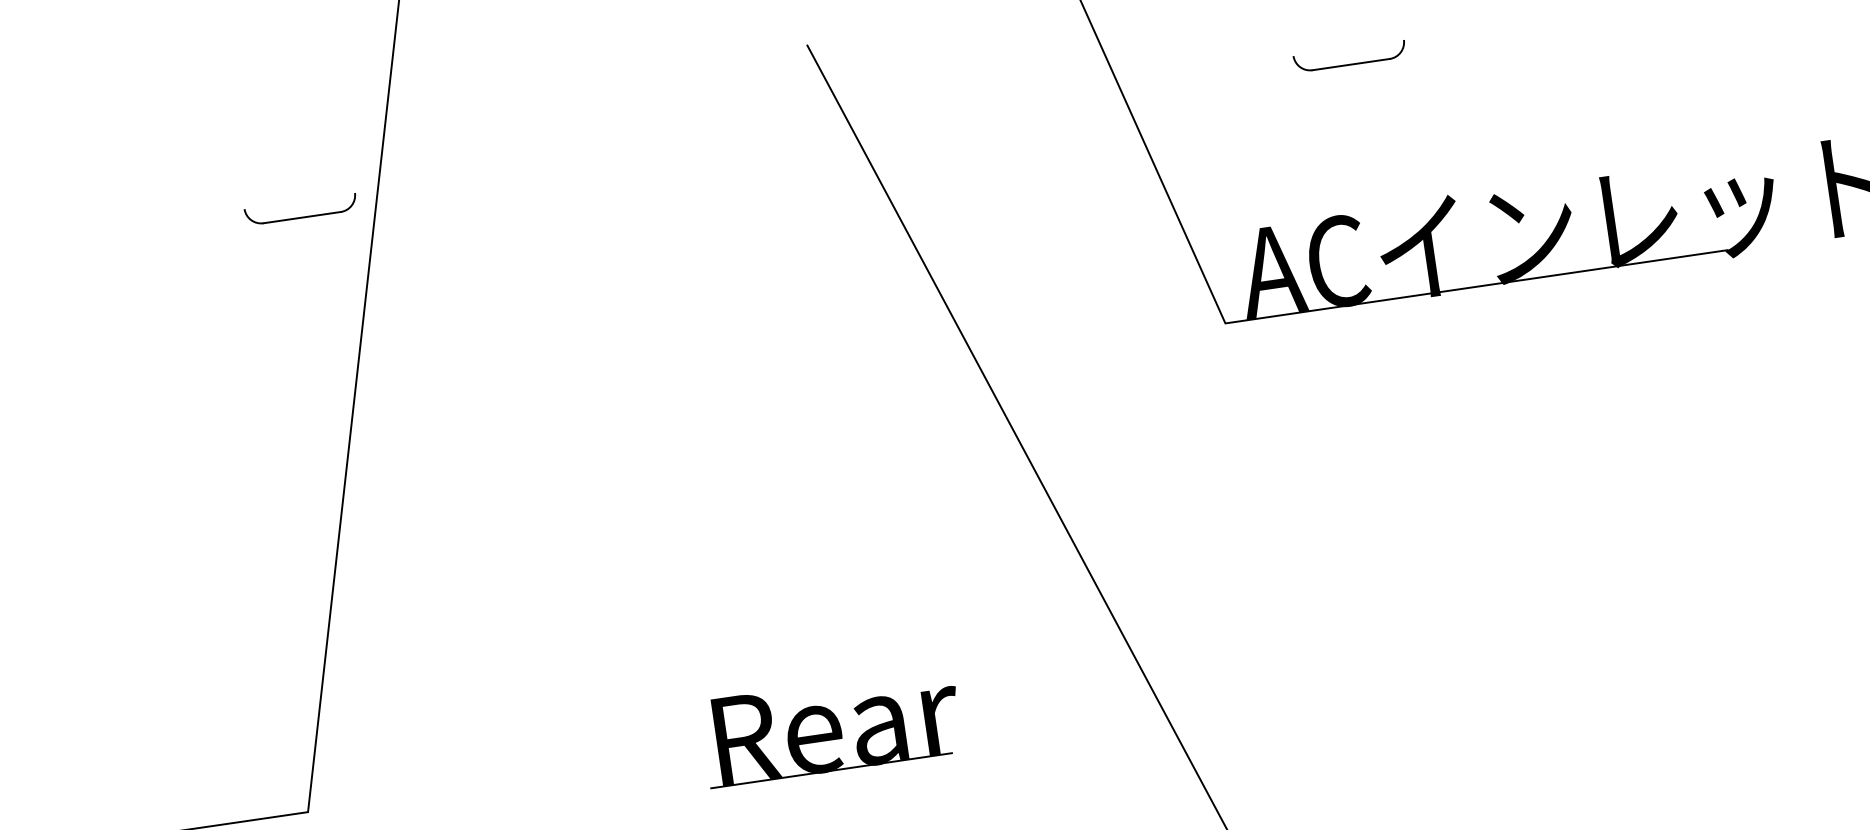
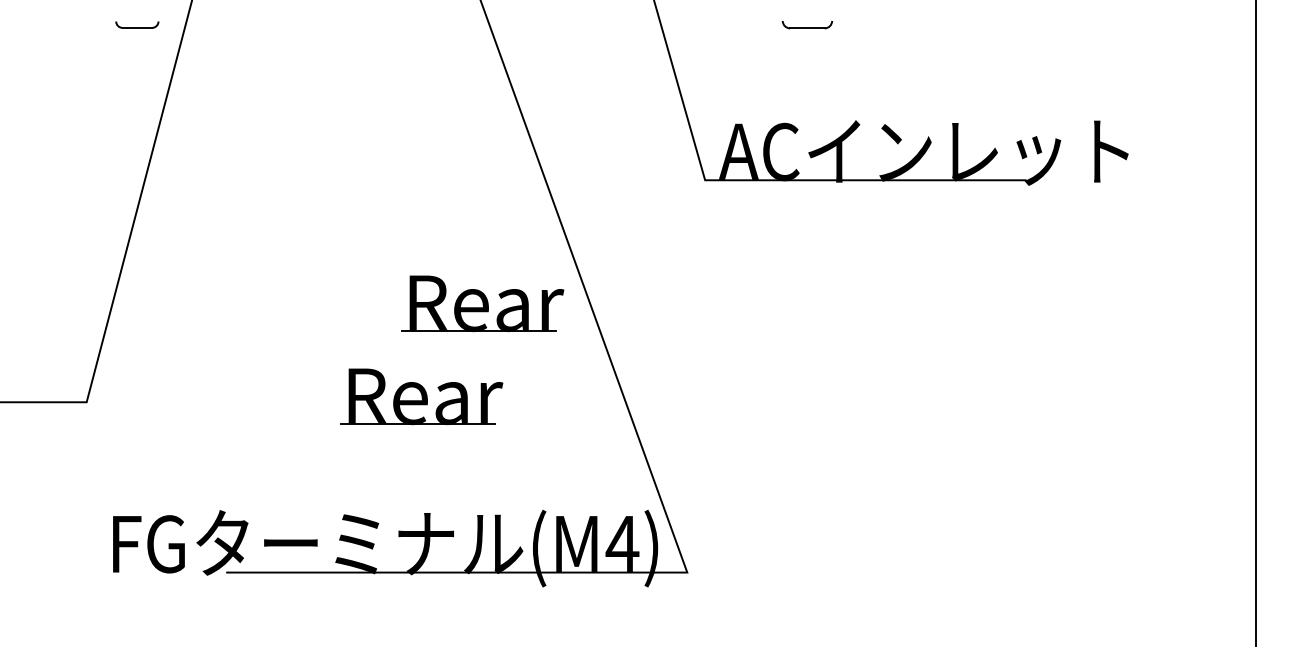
part: (1350, 56) -> (807, 24), size x0.7
part: (301, 209) -> (137, 24), size x0.6
part: (905, 567) -> (482, 303), added

